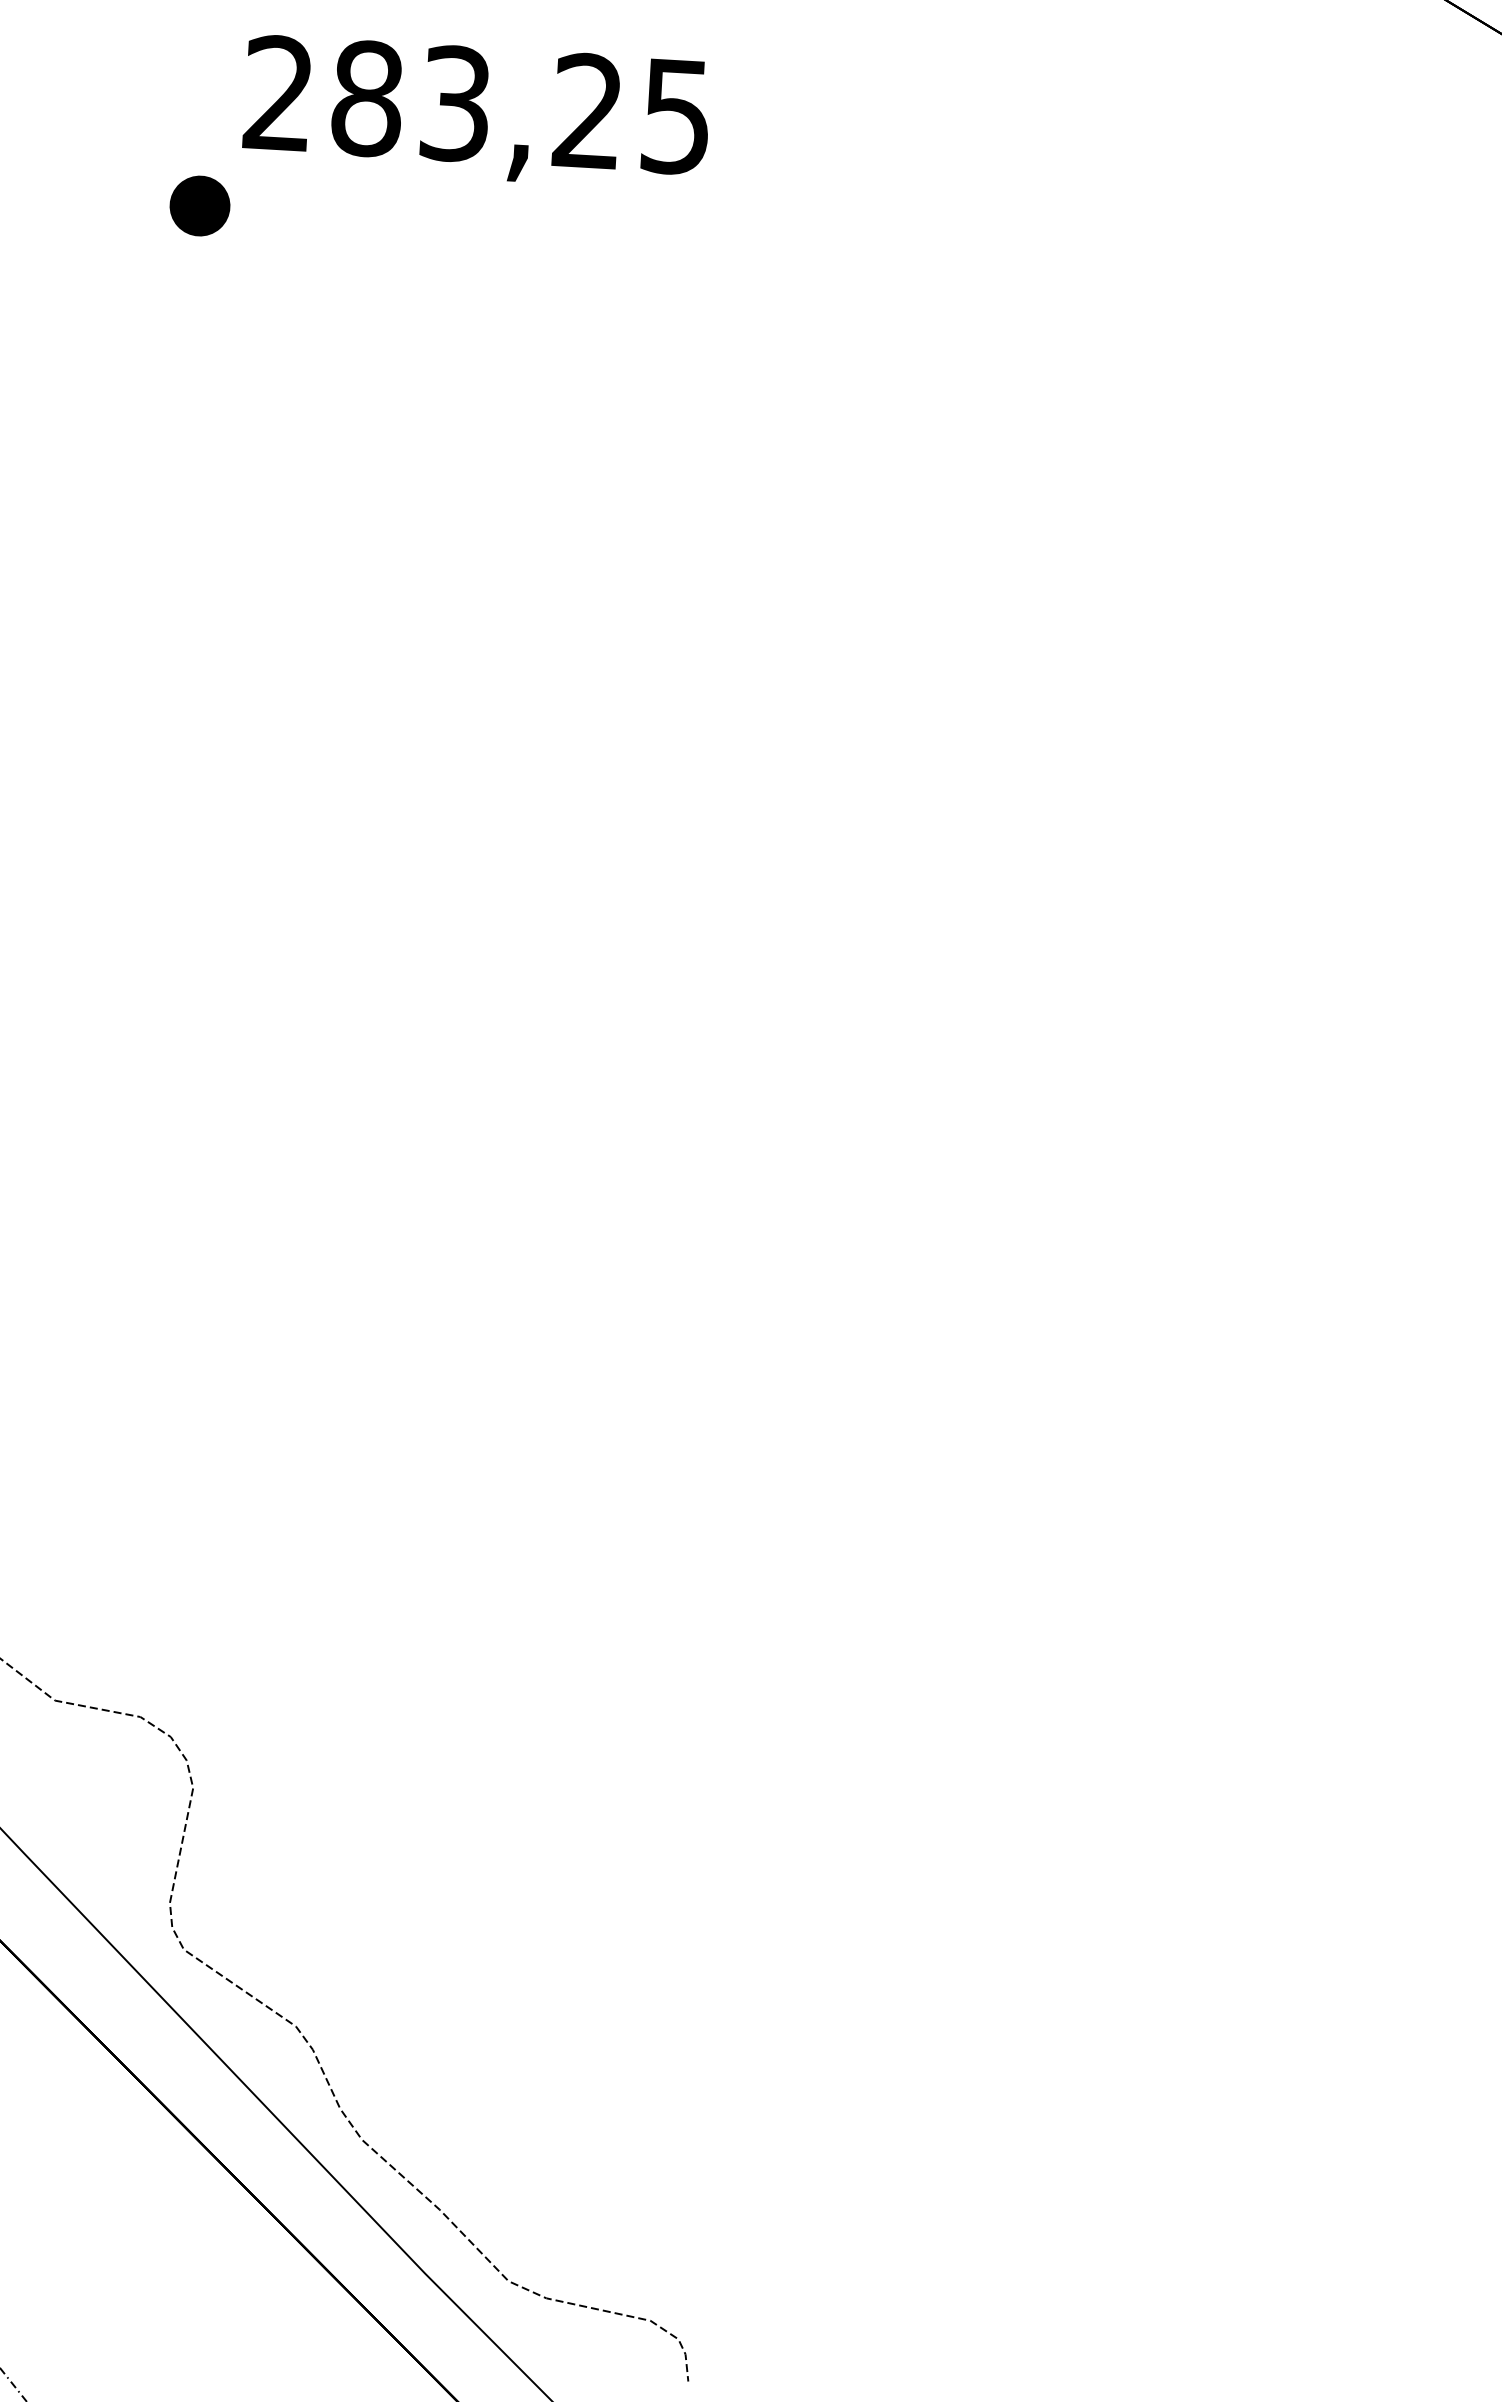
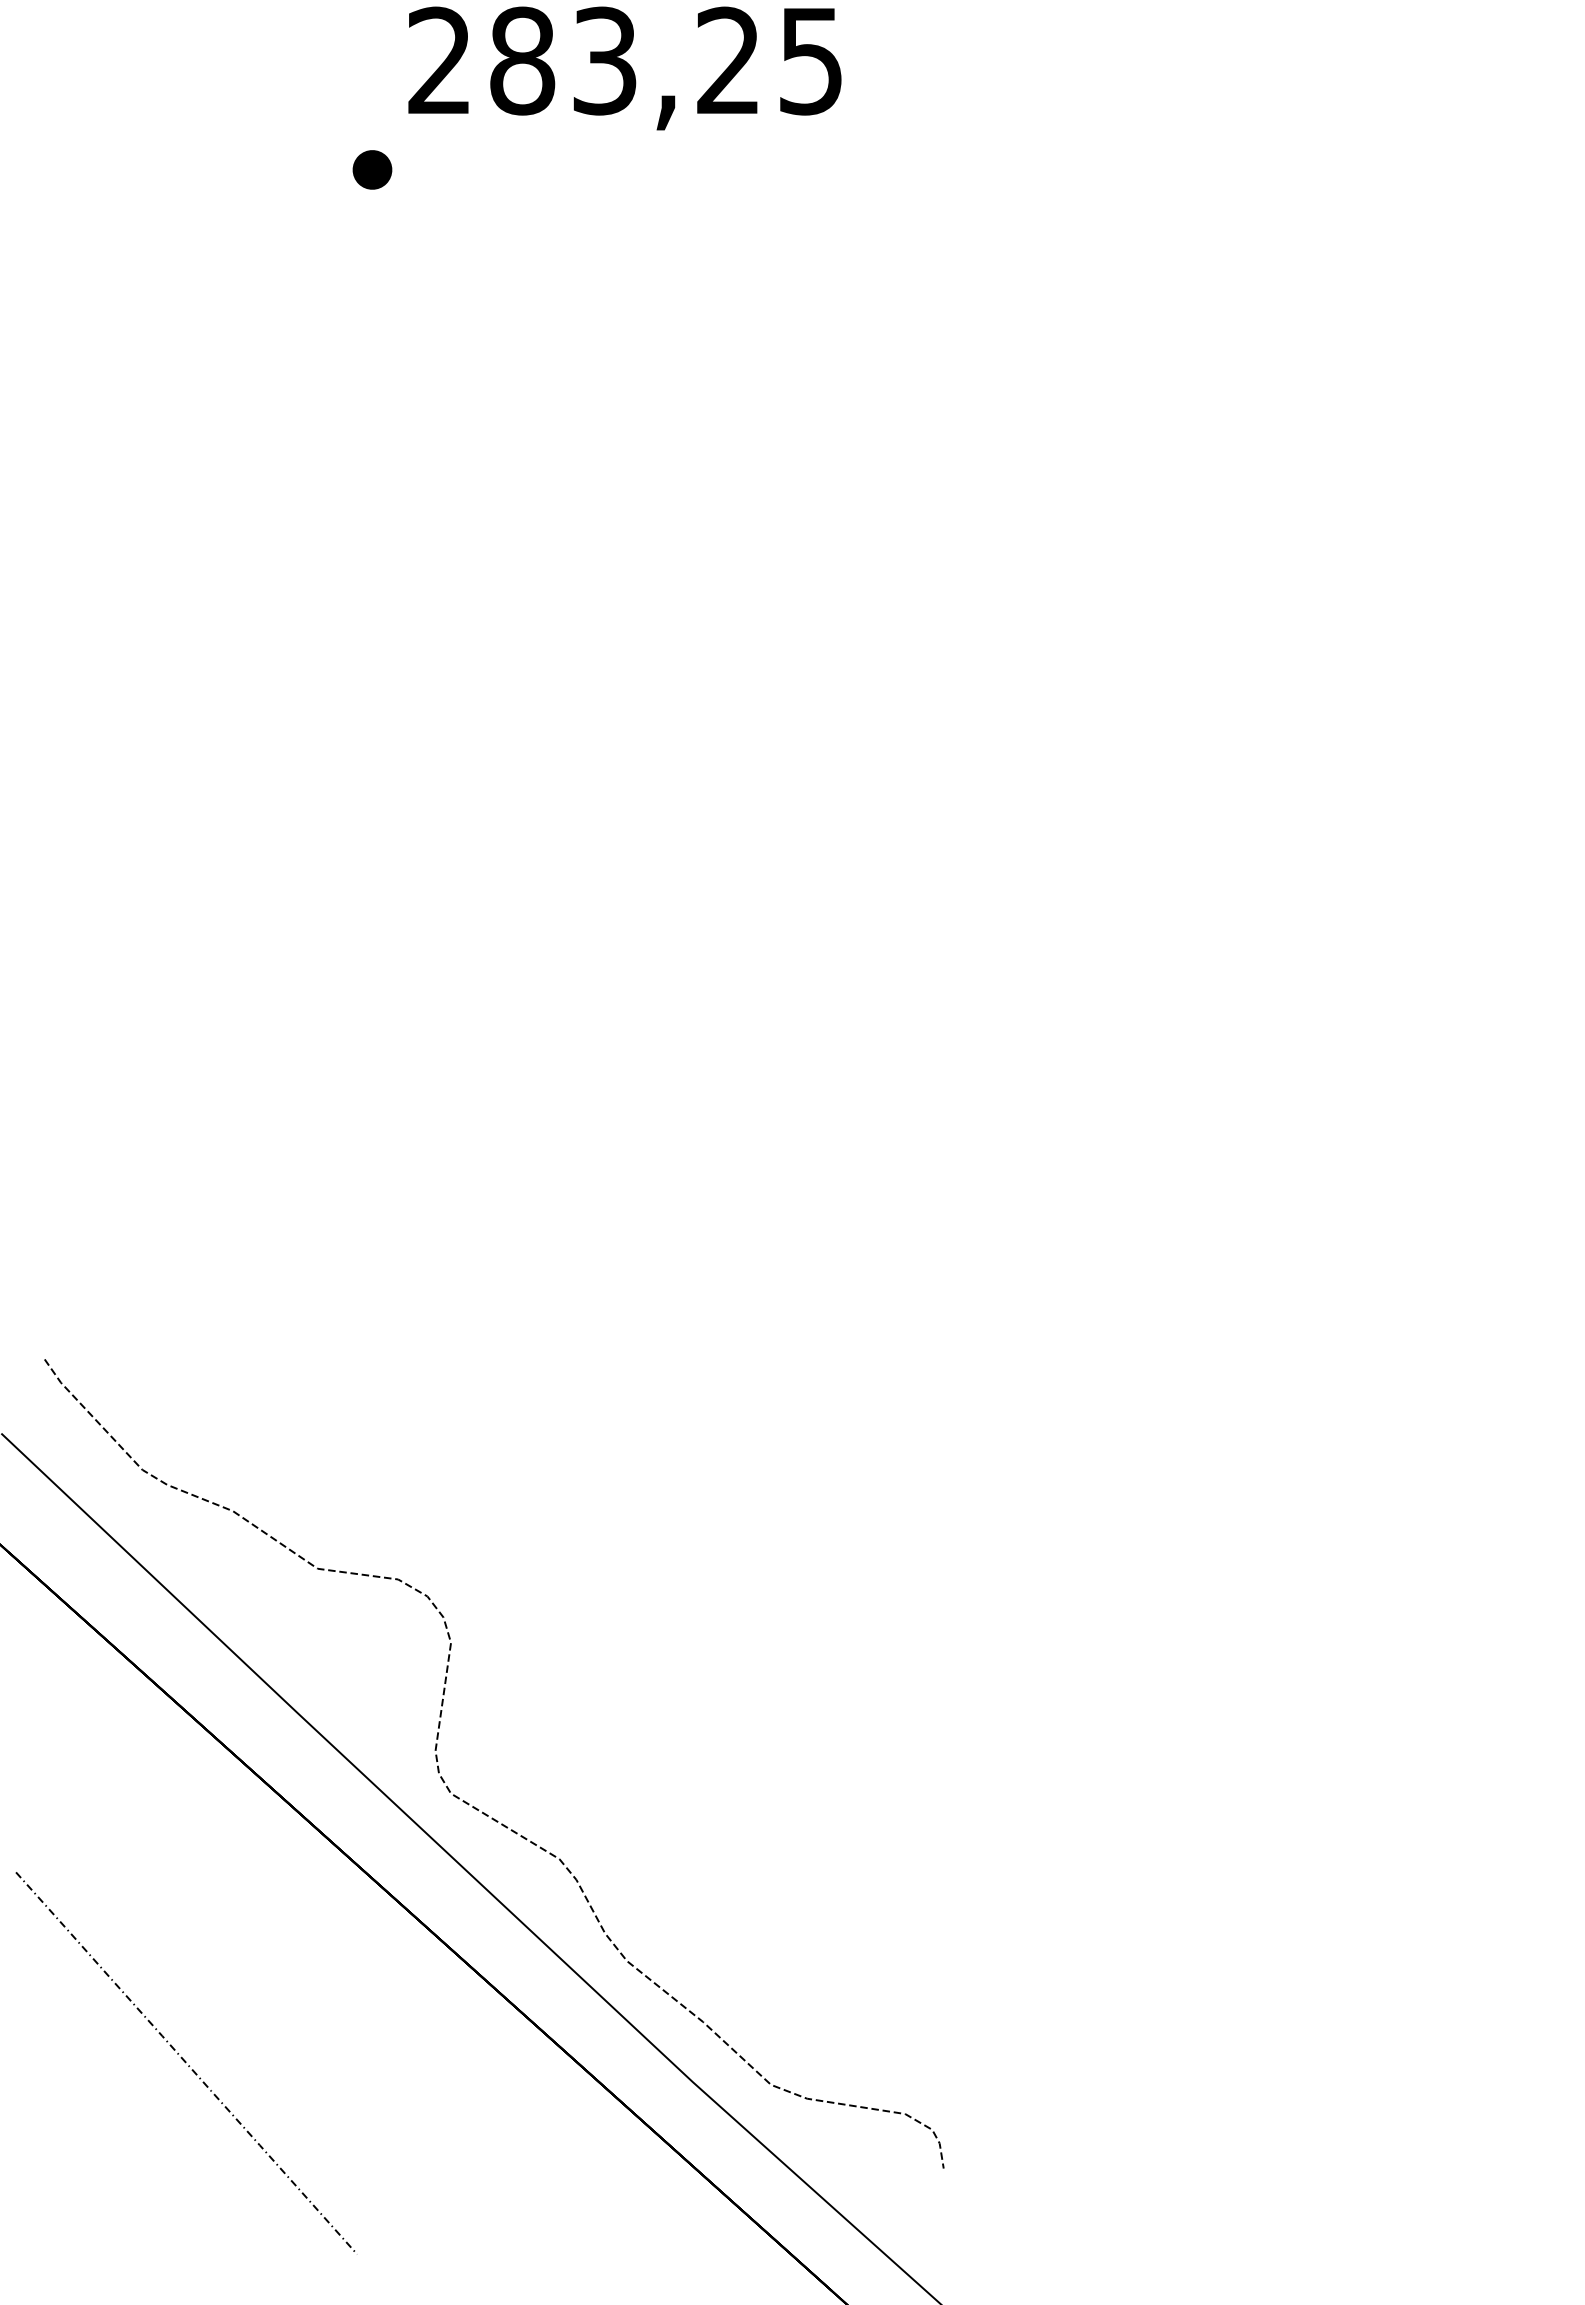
part: (200, 205) -> (372, 169), size x0.7

